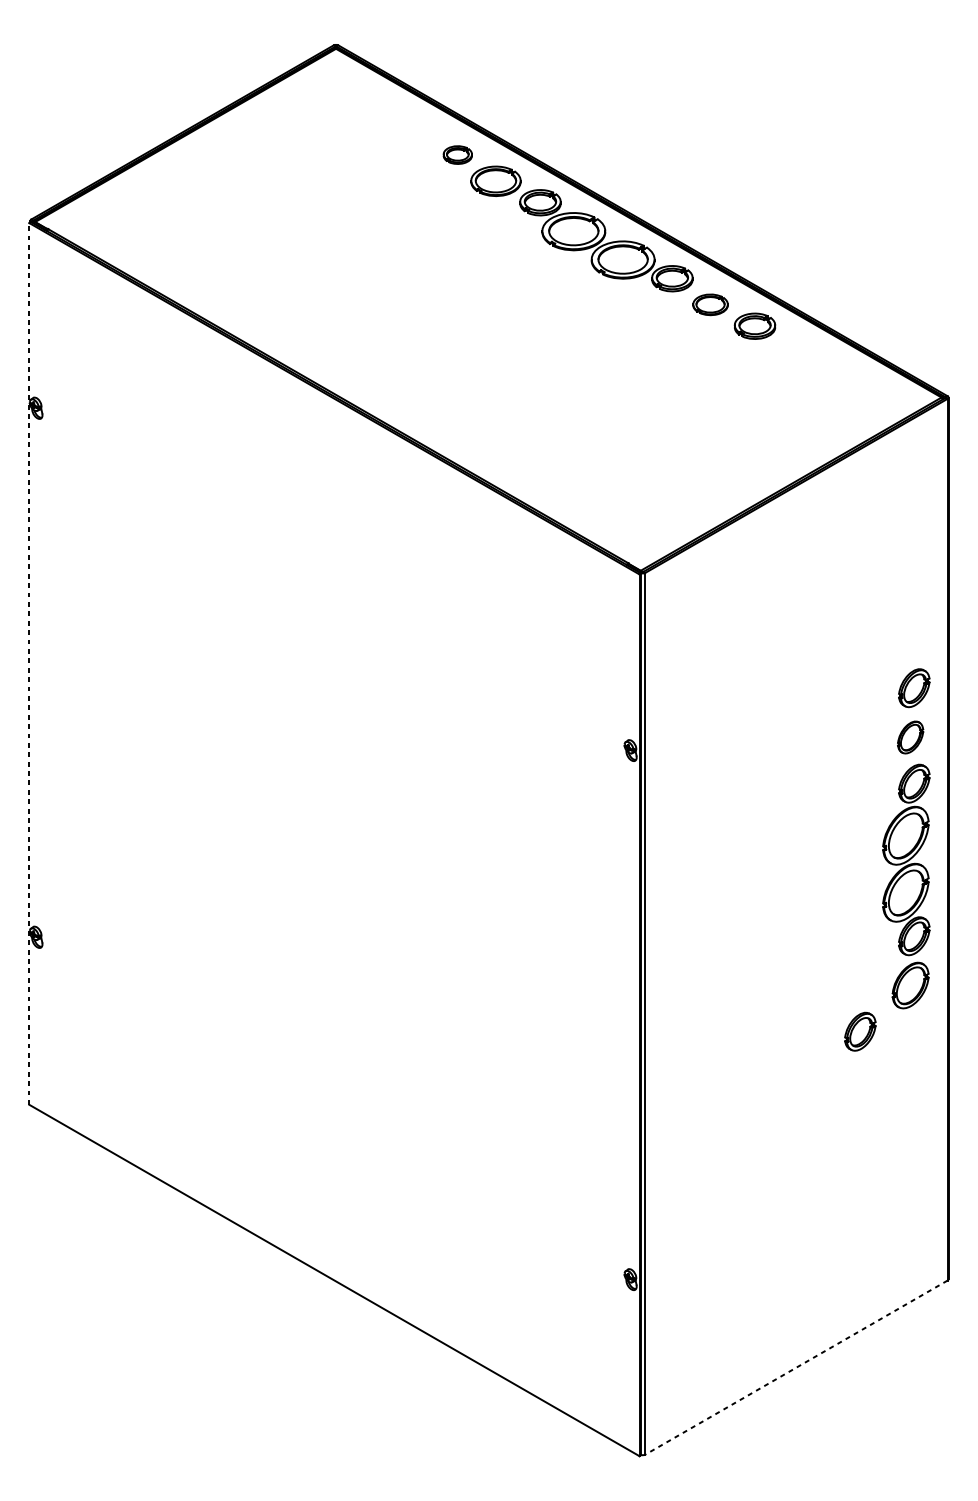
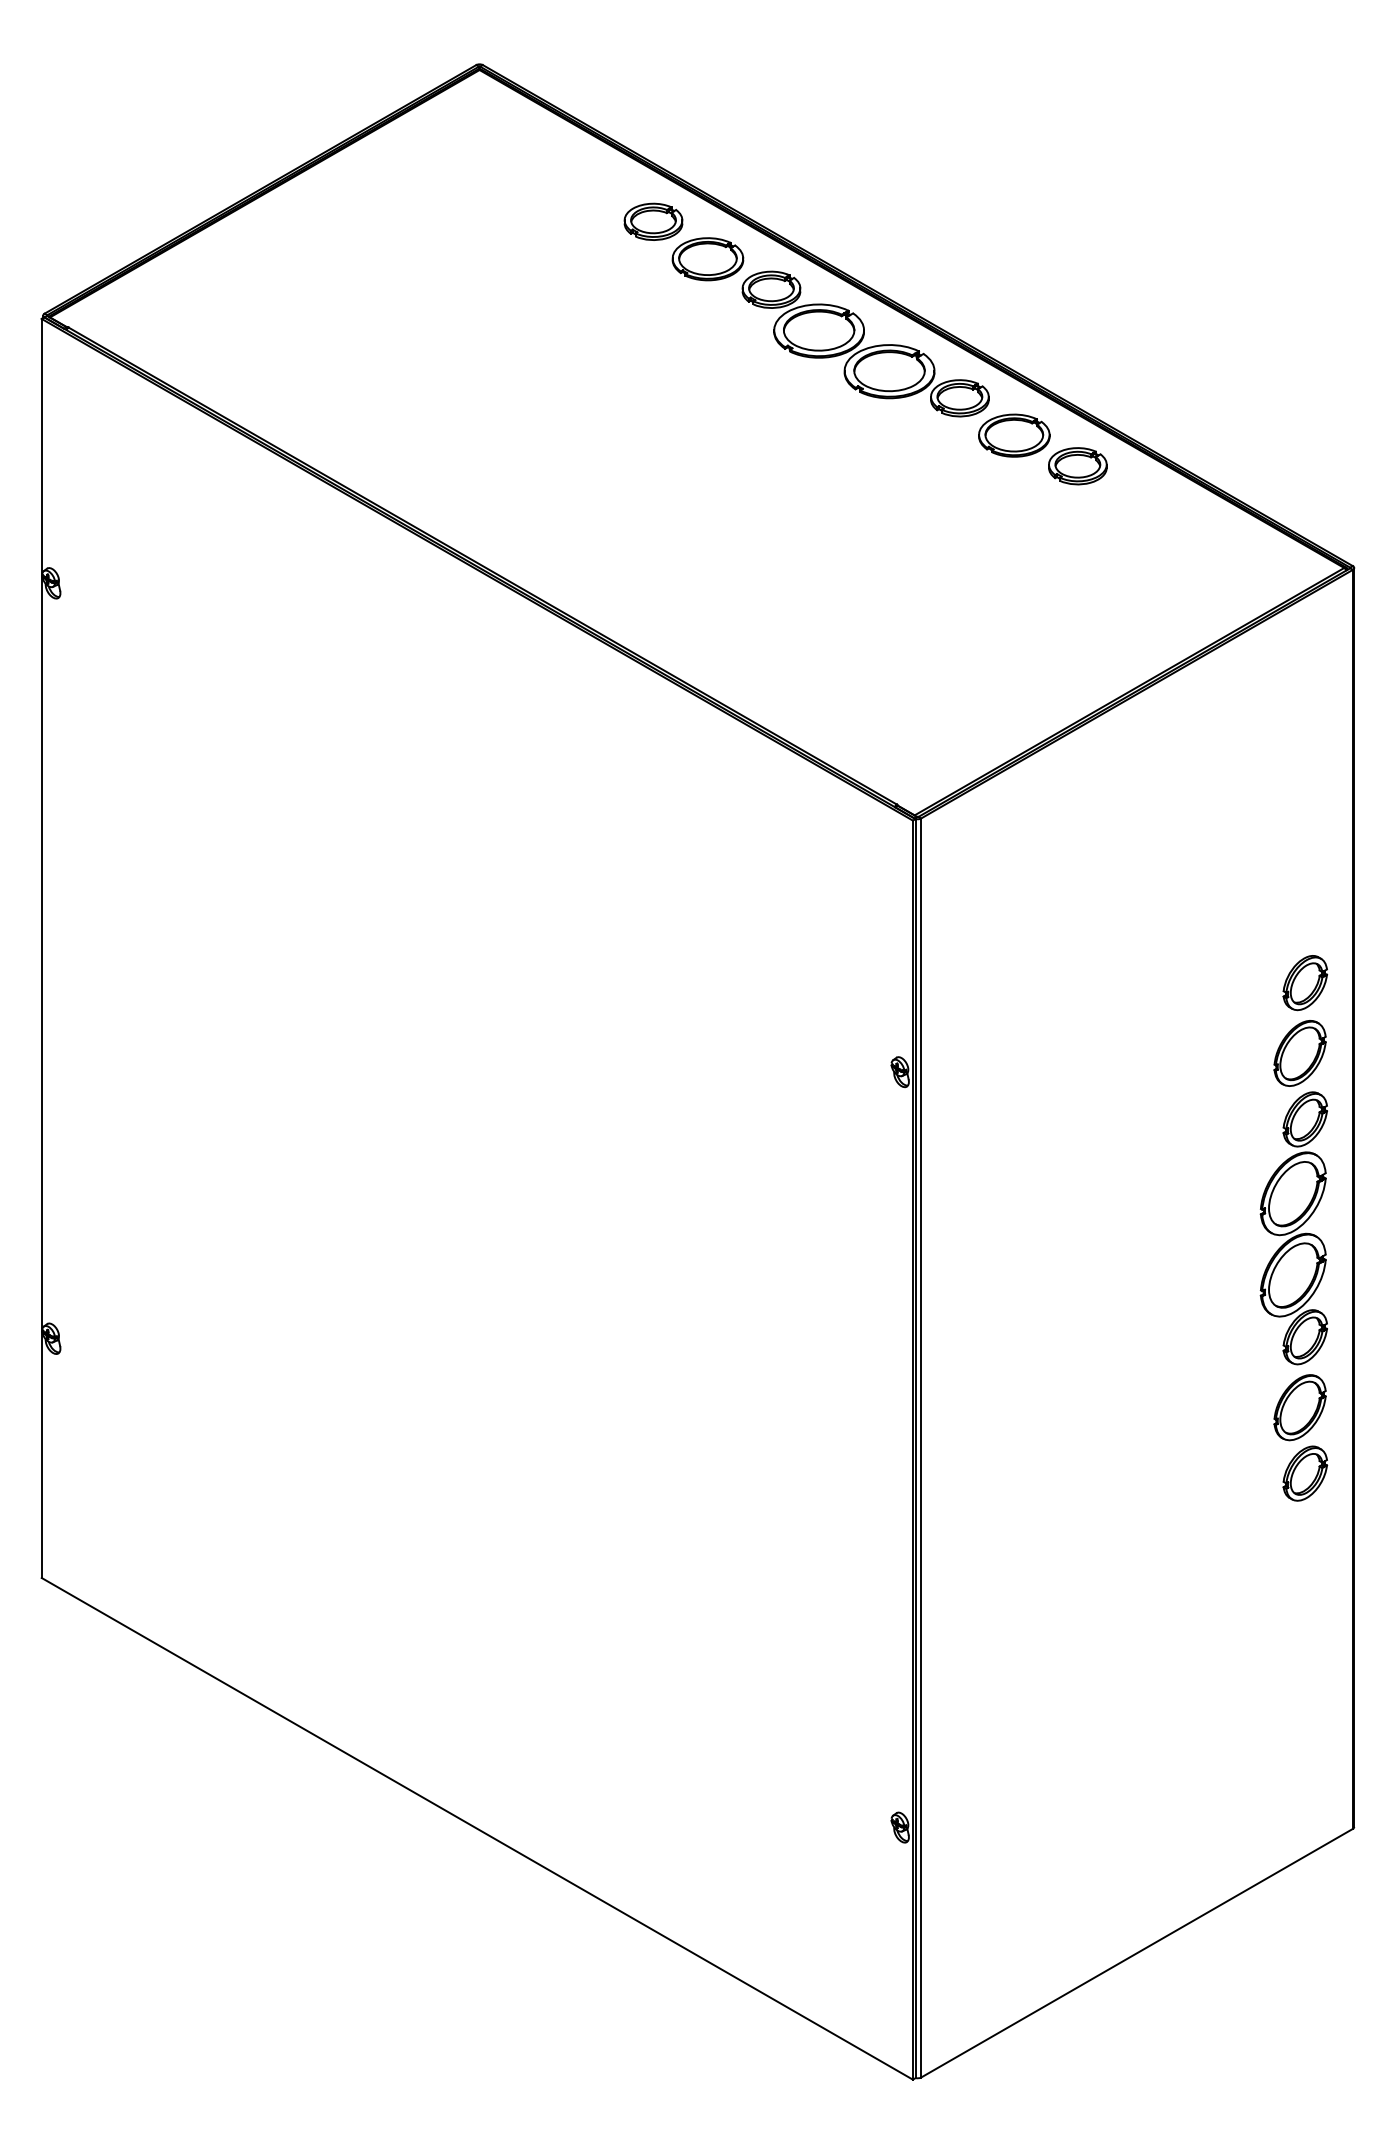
part: (457, 154) -> (653, 221), size x1.43
part: (710, 304) -> (1014, 435), size x1.43
line: (29, 664) -> (41, 948), dashed -> solid
part: (910, 737) -> (1299, 1053), size x1.43
part: (860, 1031) -> (1305, 1473), moved
line: (796, 1367) -> (1136, 1953), dashed -> solid

